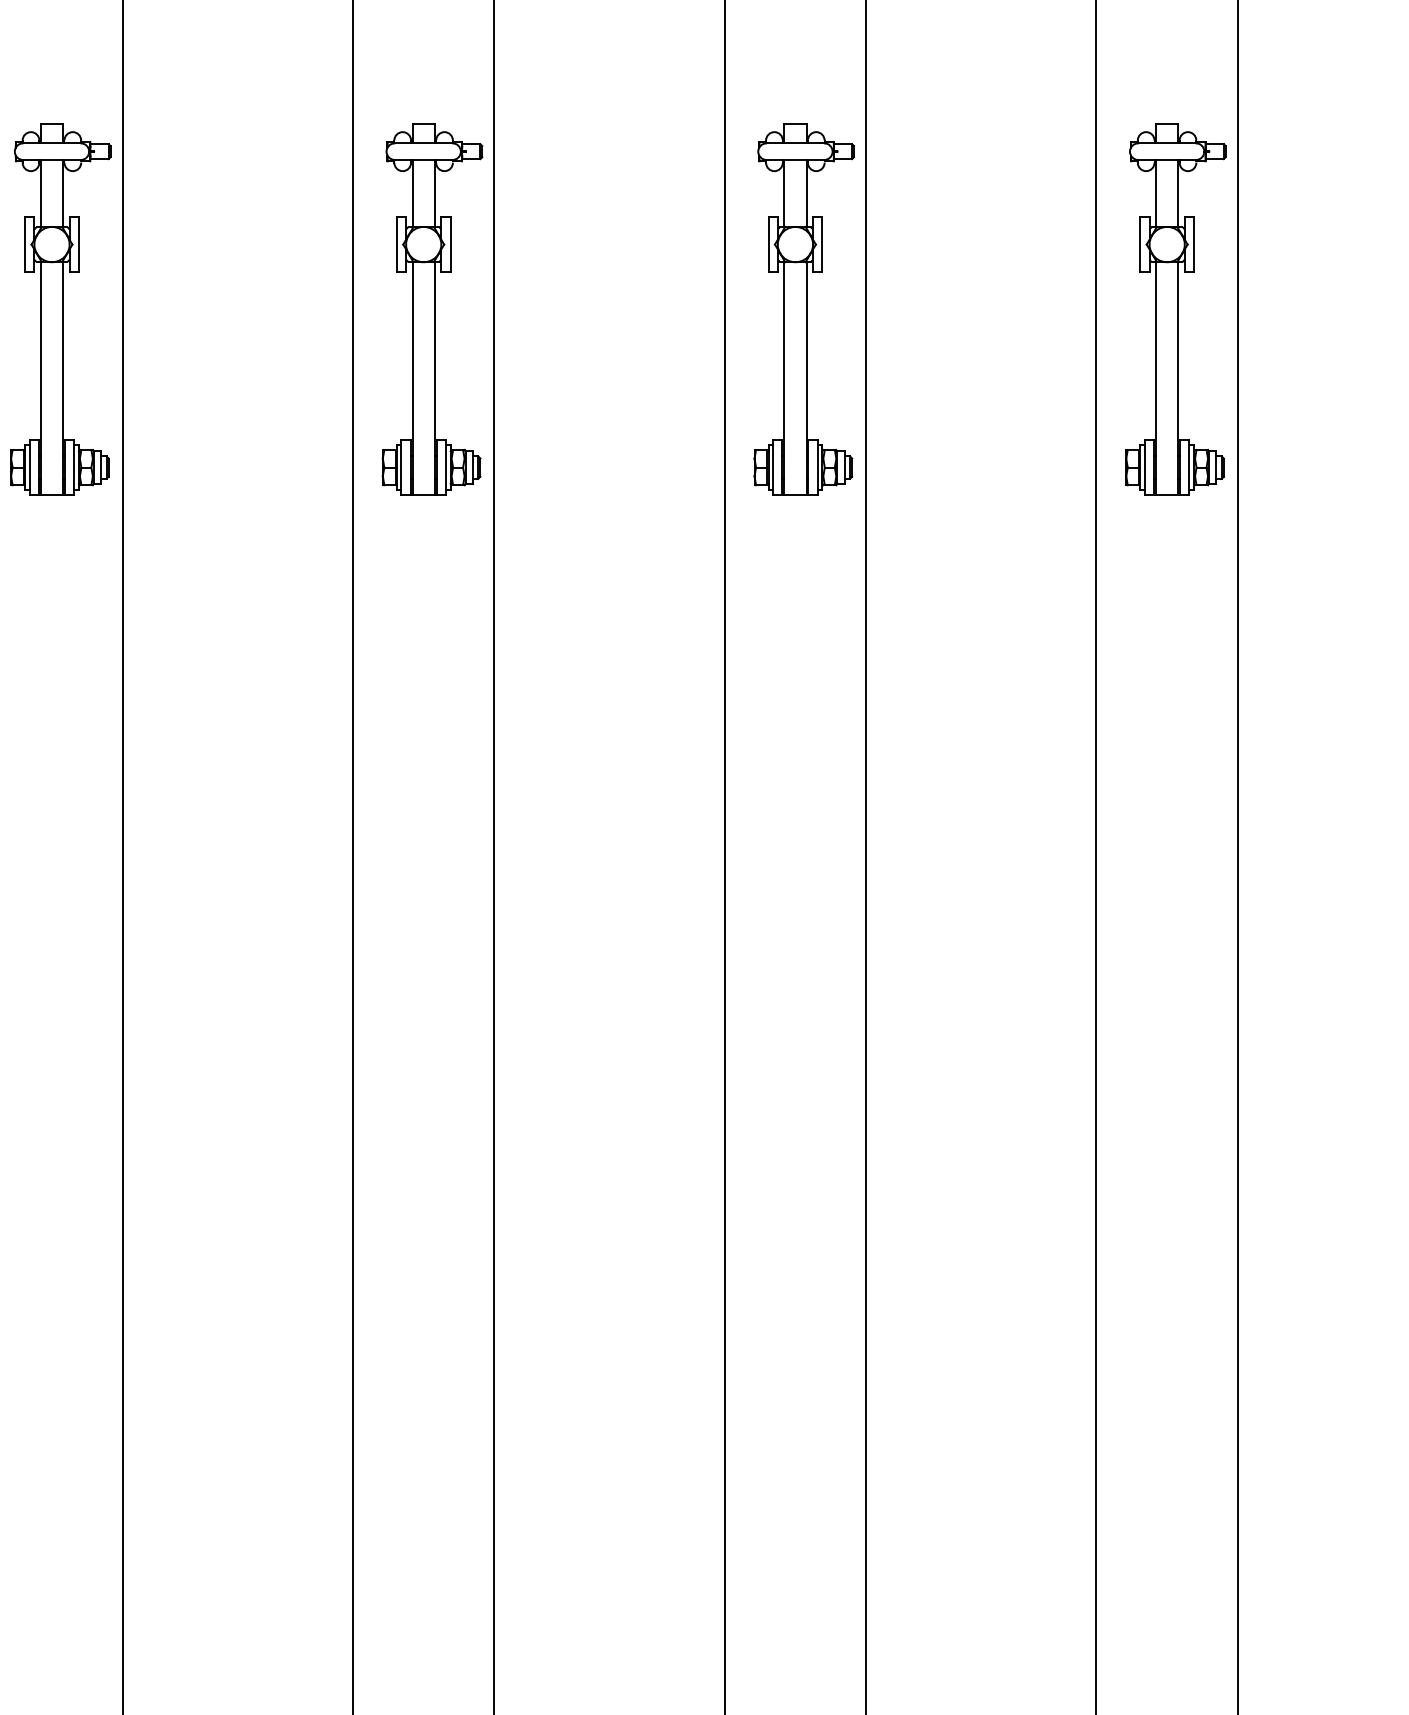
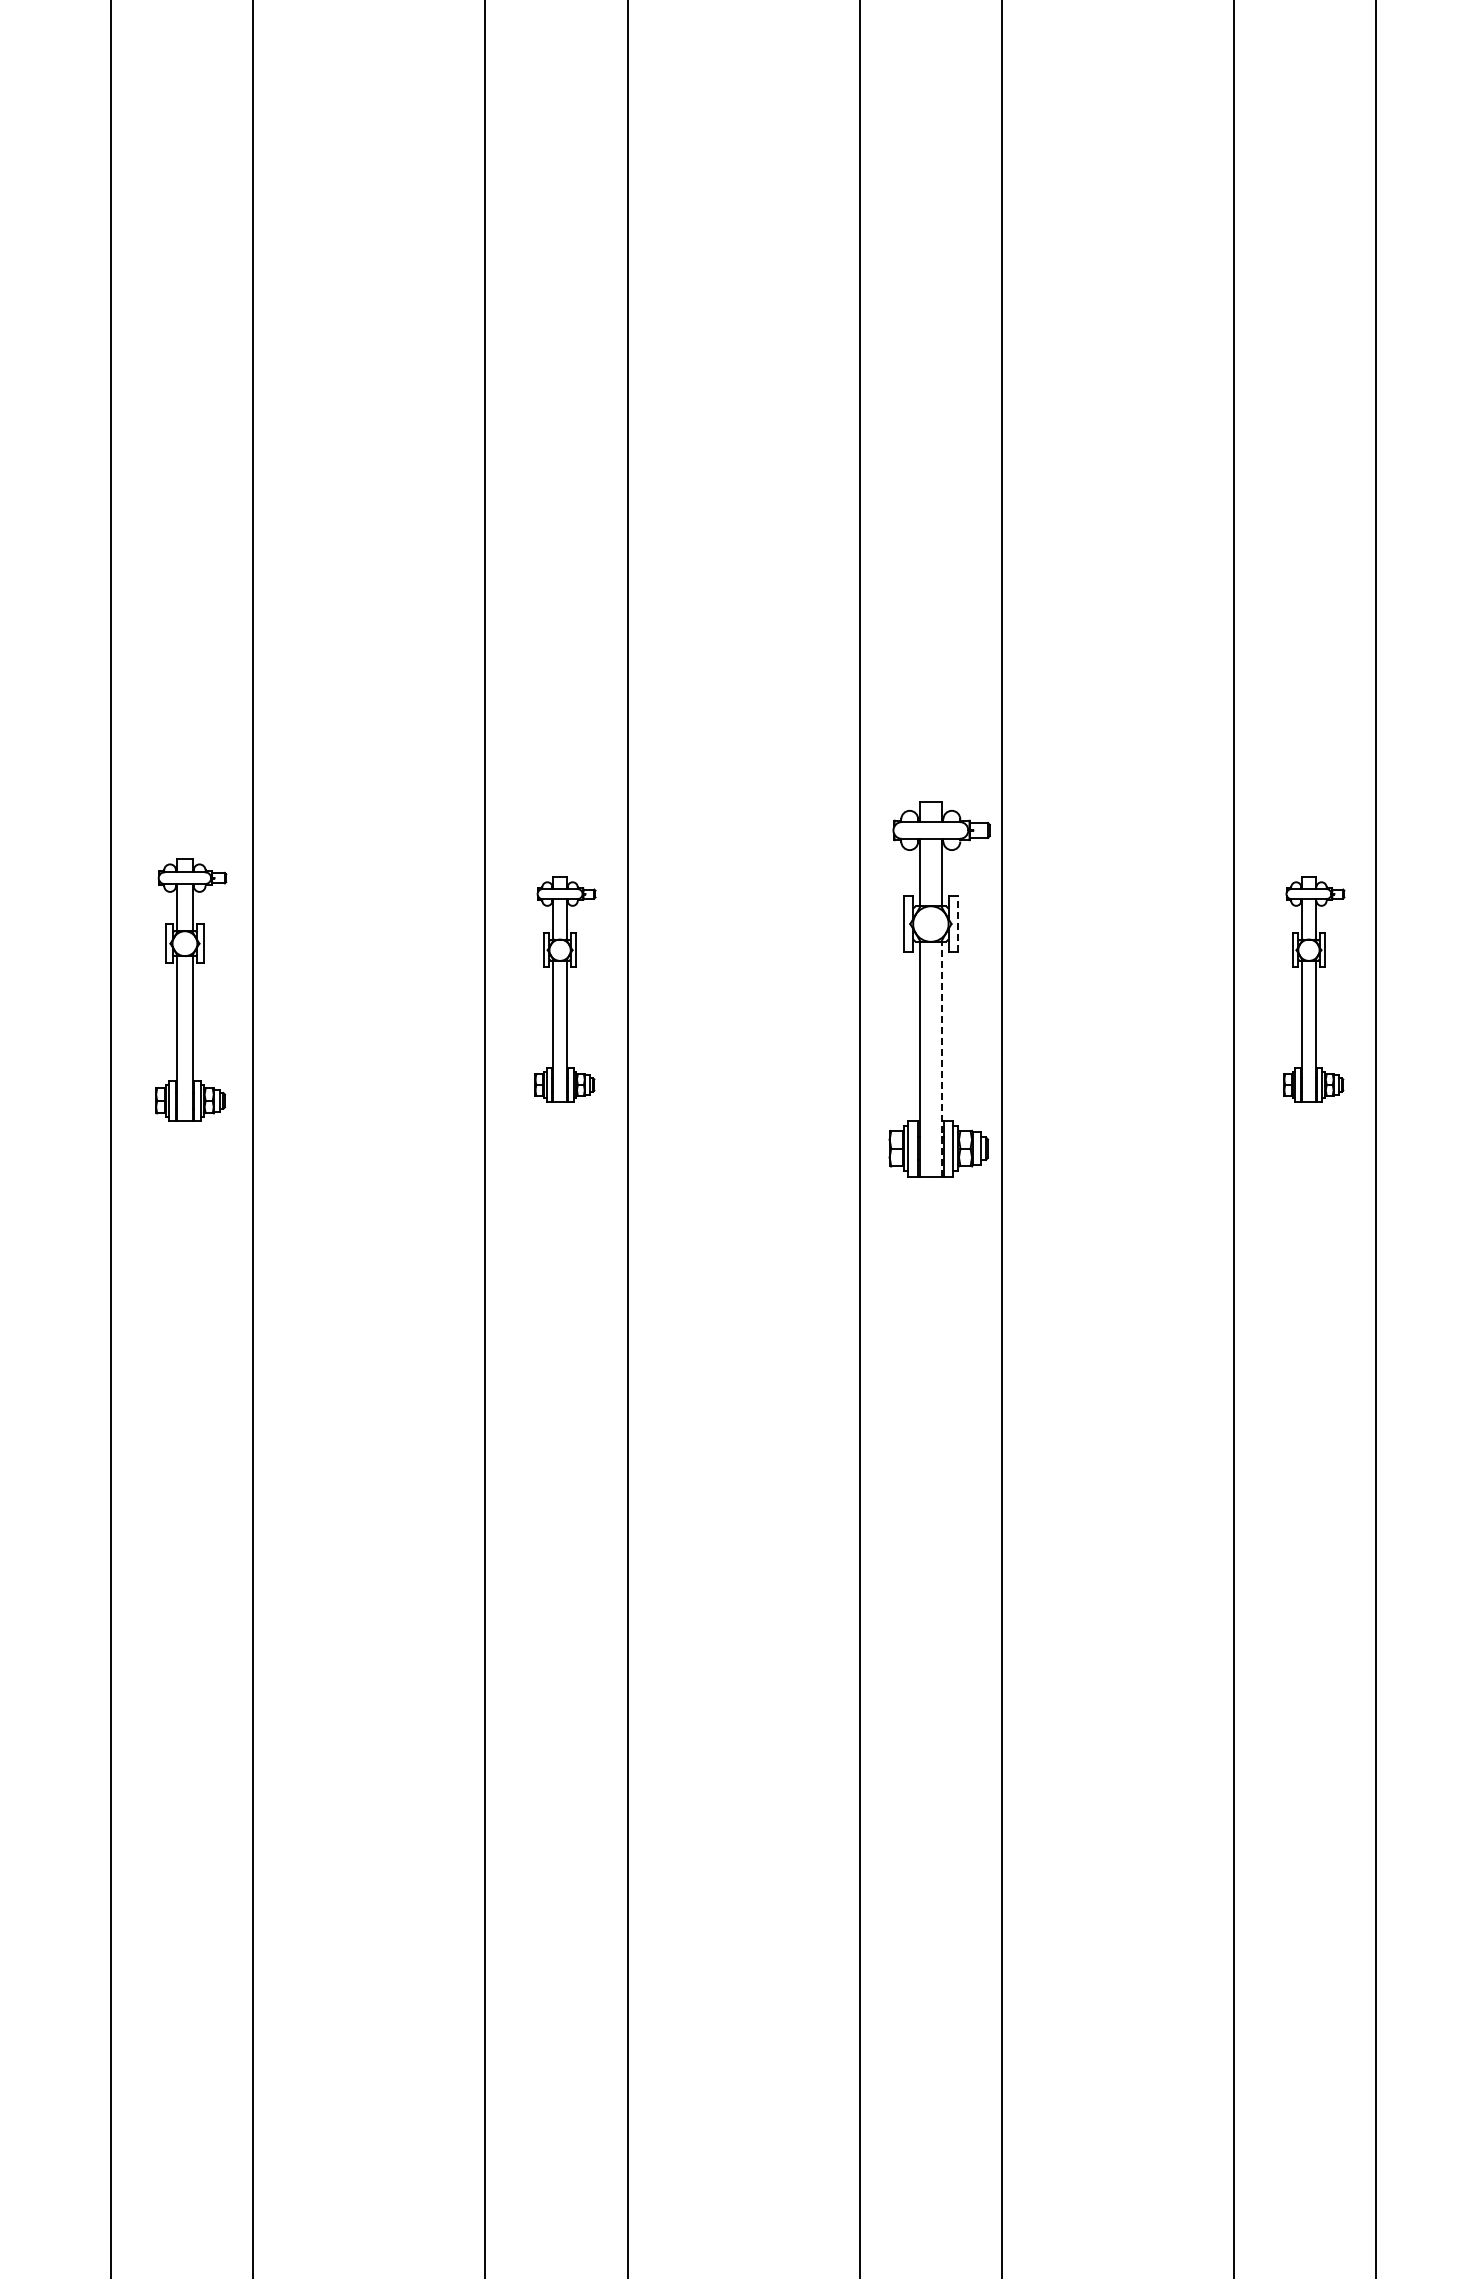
line: (822, 244) -> (958, 923), solid -> dashed
part: (61, 309) -> (191, 989), size x0.7
part: (432, 309) -> (565, 989), size x0.6
part: (1176, 309) -> (1314, 989), size x0.6
line: (806, 378) -> (942, 1058), solid -> dashed

